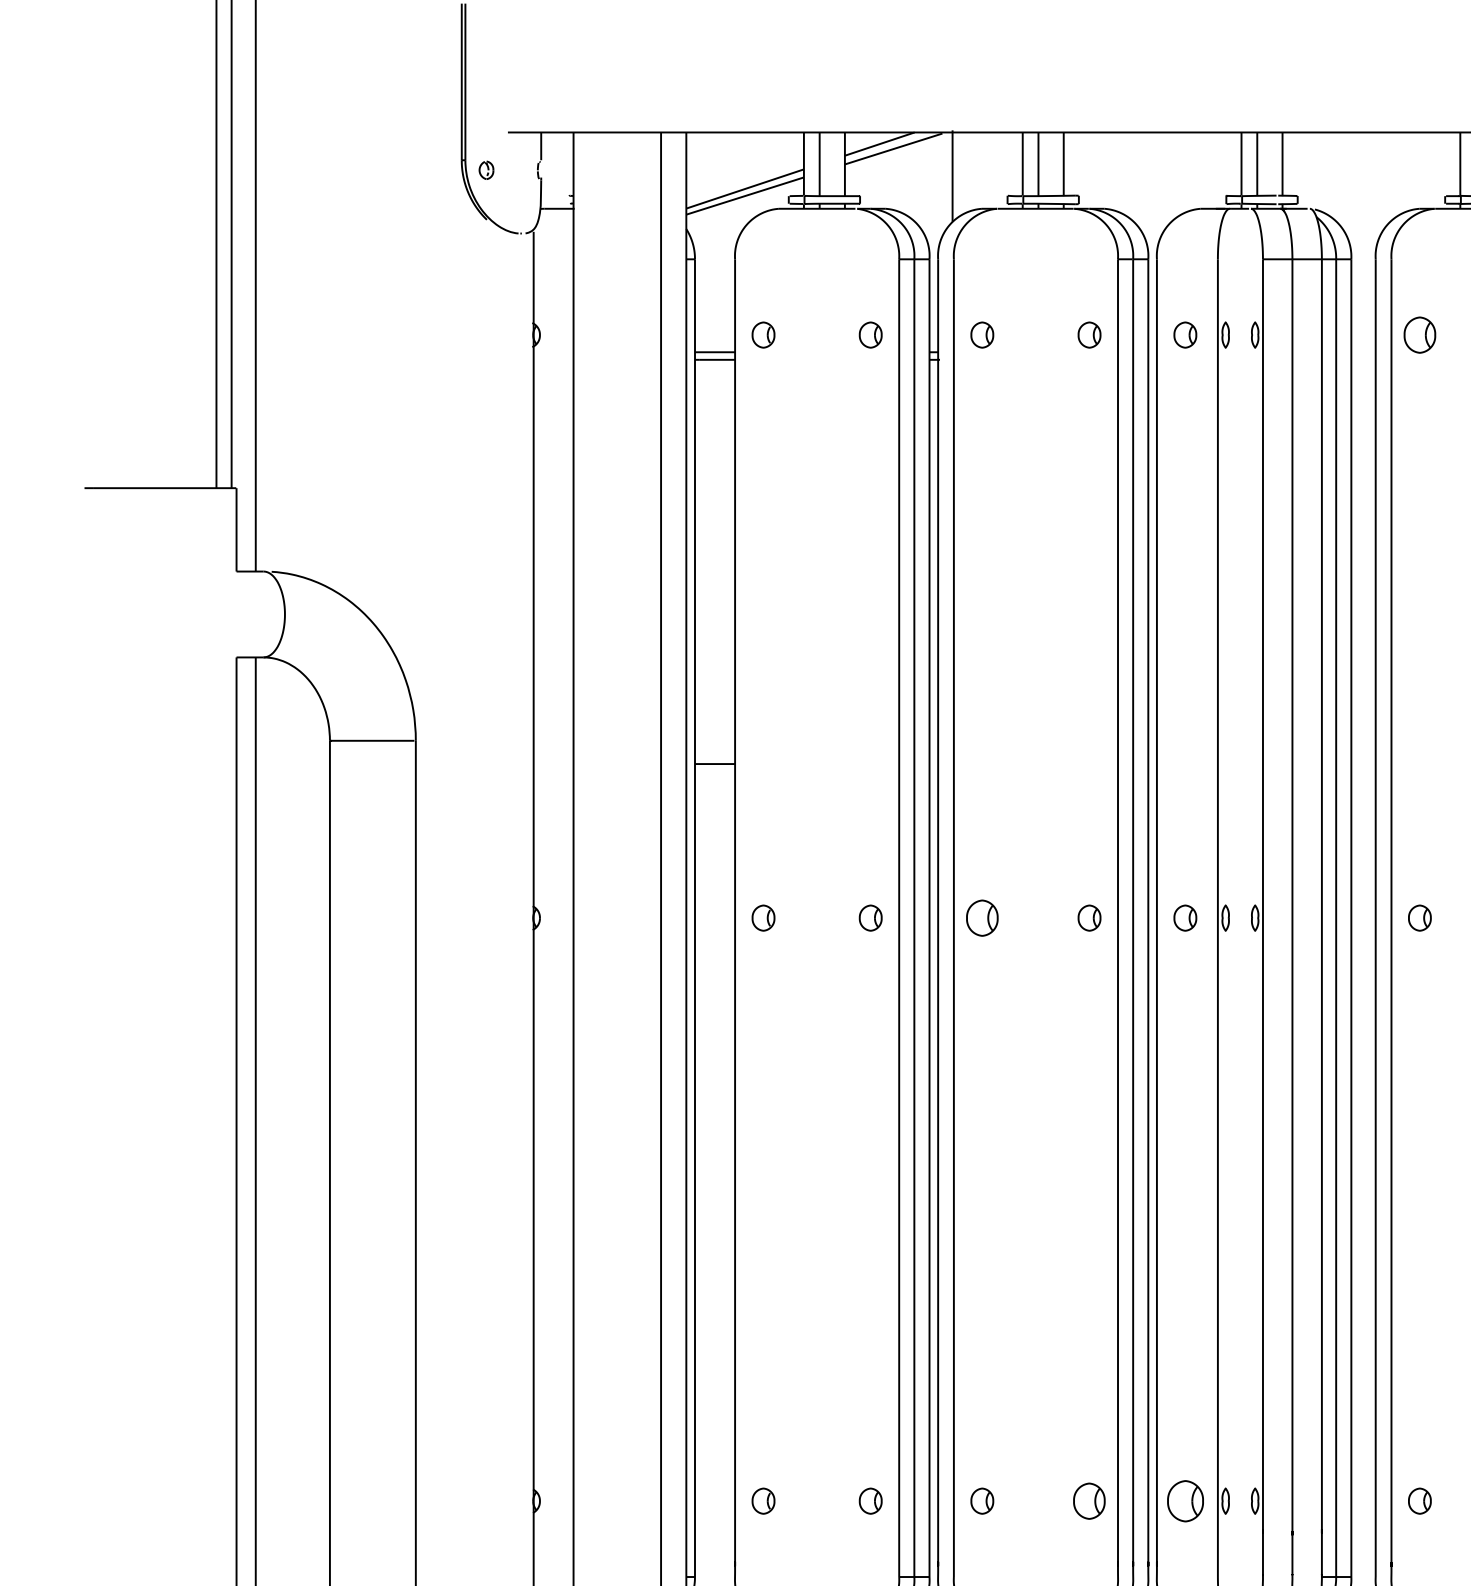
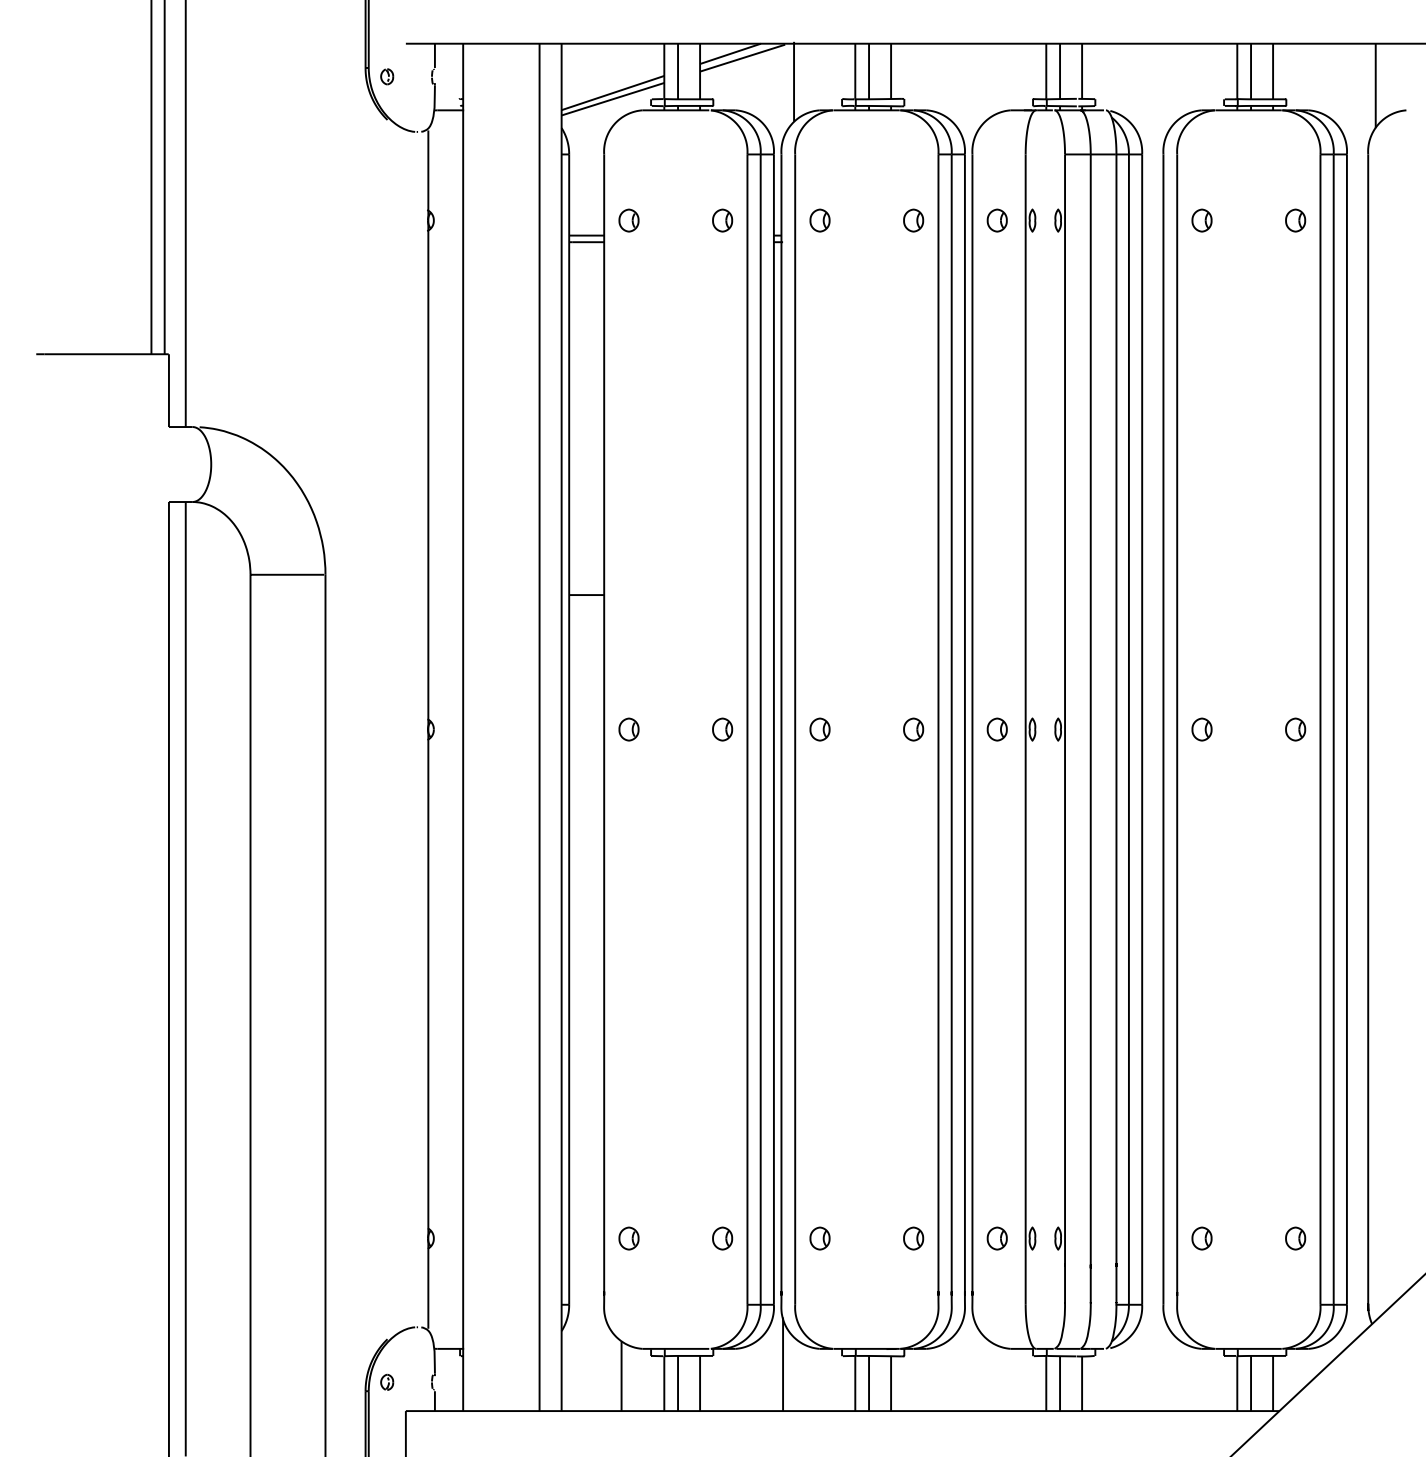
part: (1419, 334) -> (1201, 220), size x0.71
part: (981, 918) -> (819, 729), size x0.71
part: (1089, 1501) -> (913, 1238), size x0.71
part: (1184, 1501) -> (996, 1238), size x0.62

